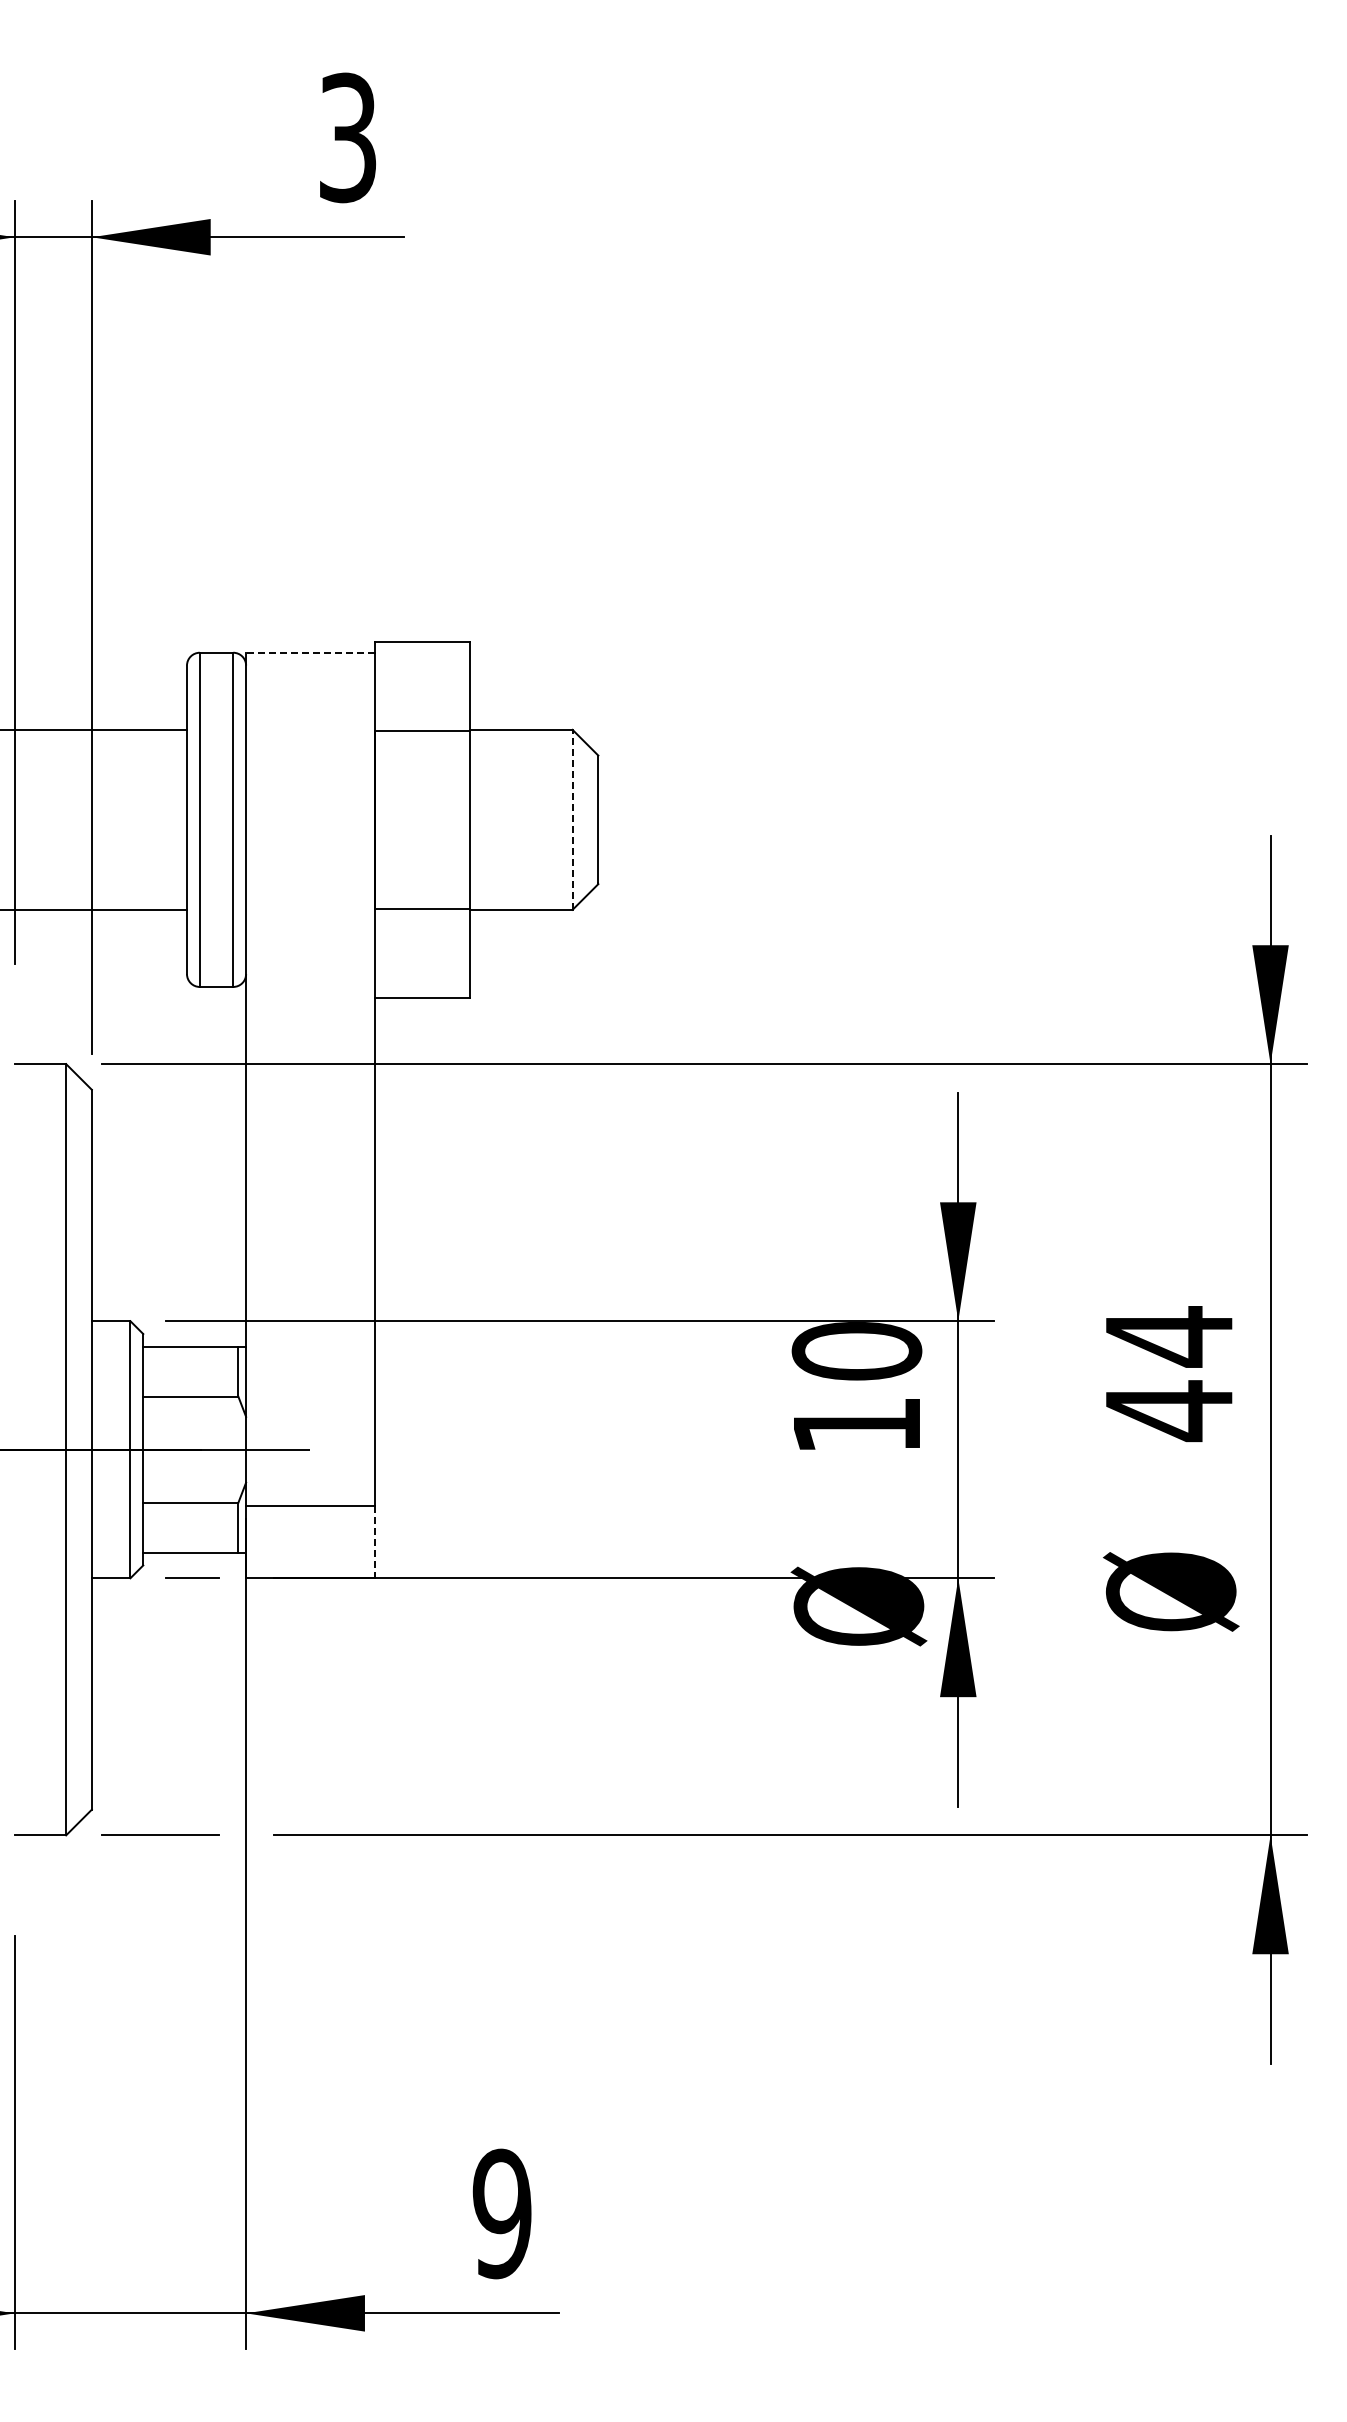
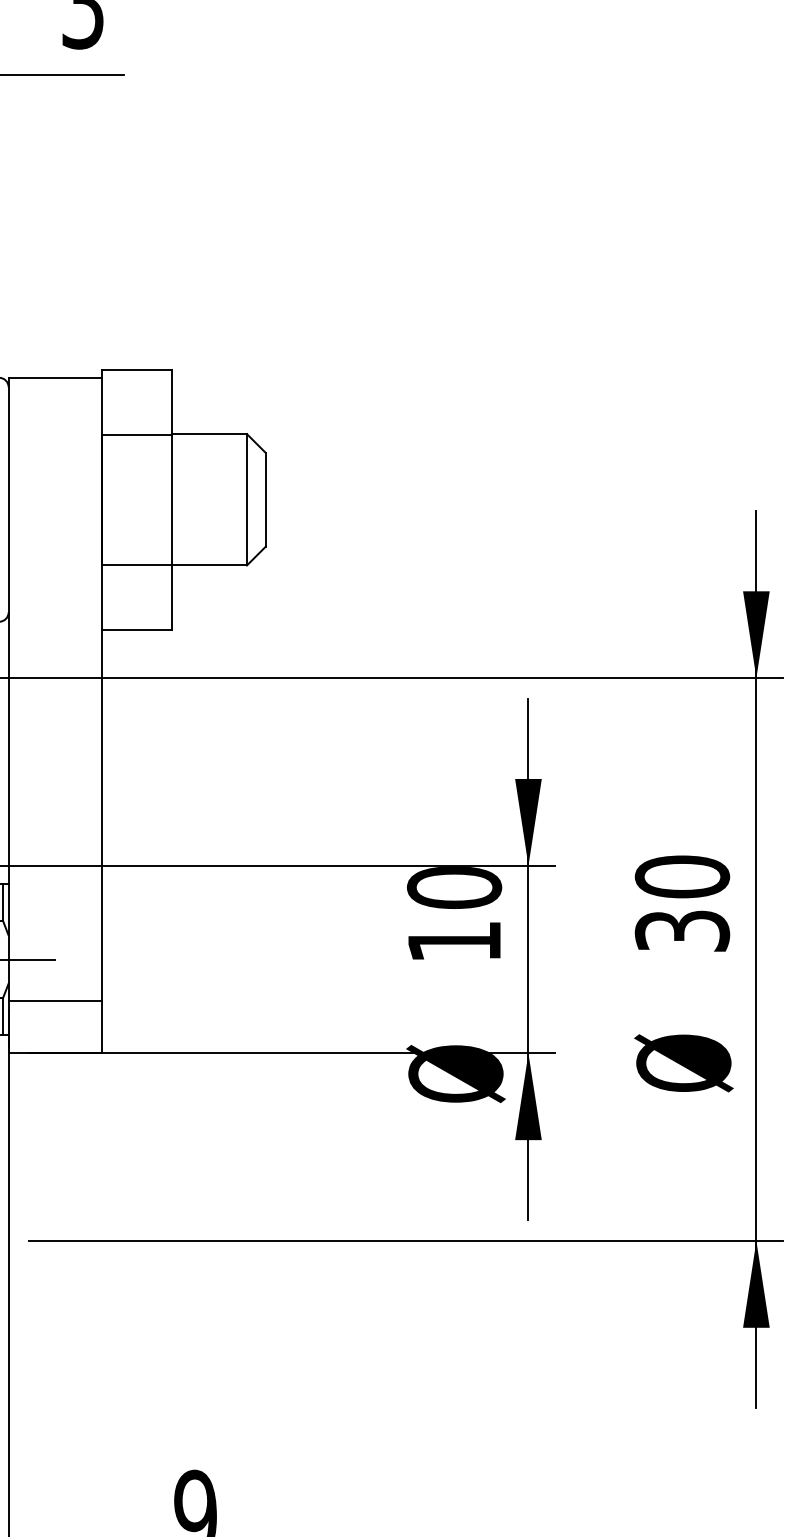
line: (309, 652) -> (54, 377), dashed -> solid
line: (572, 819) -> (246, 499), dashed -> solid
text: (1169, 1374) -> (682, 904), 44 -> 30
line: (374, 1542) -> (102, 1027), dashed -> solid

